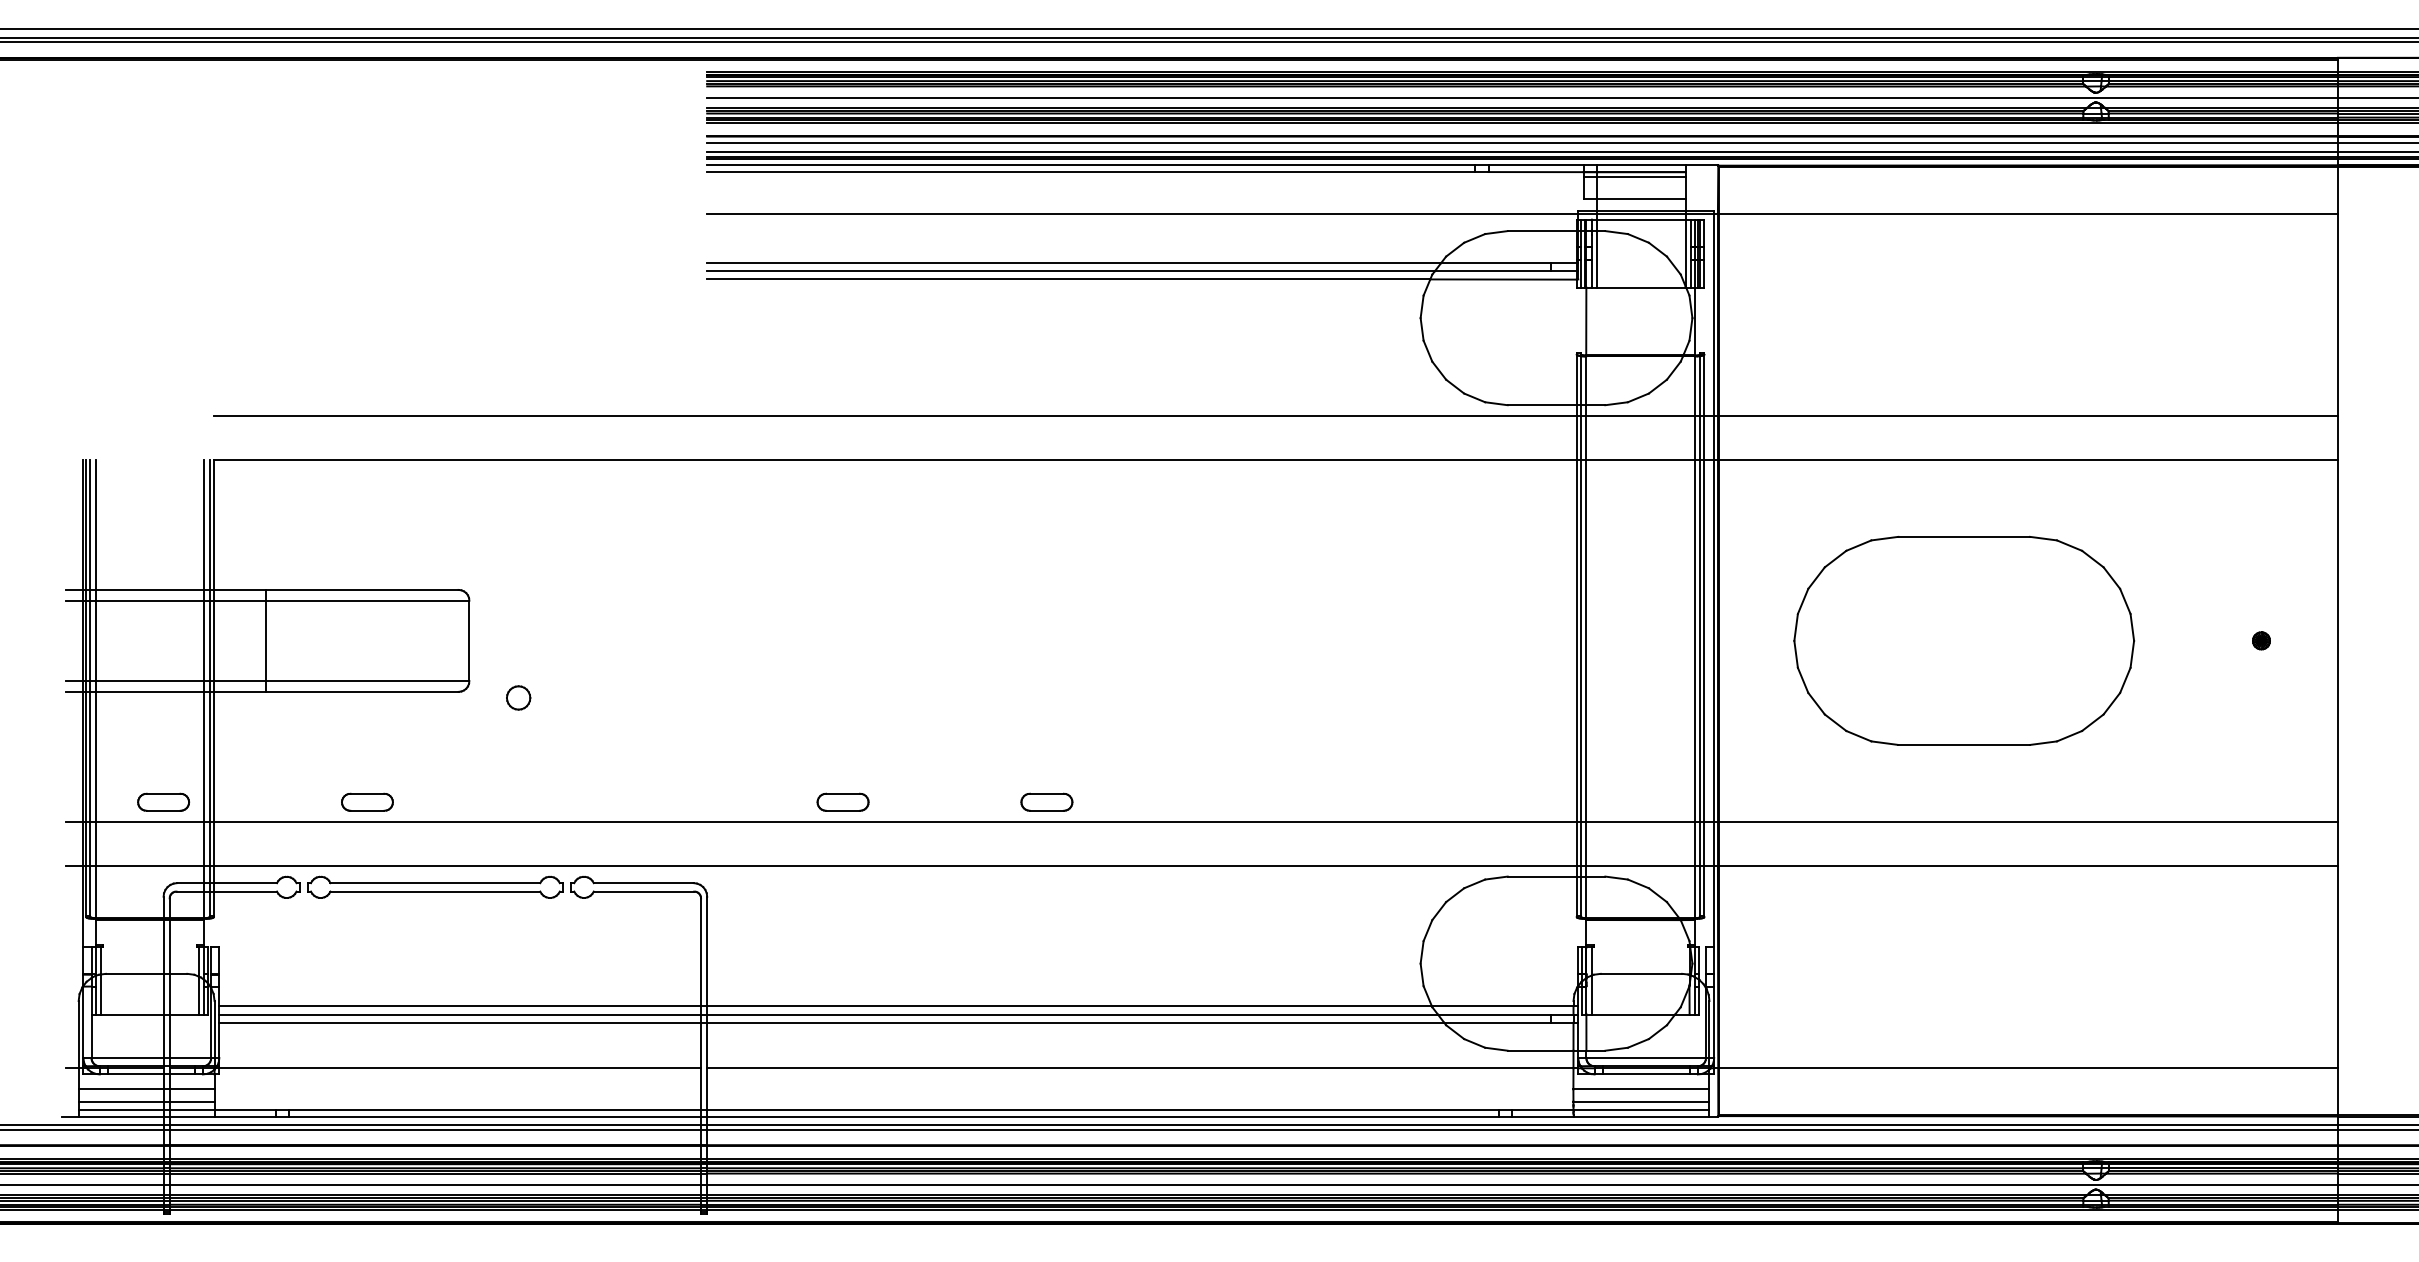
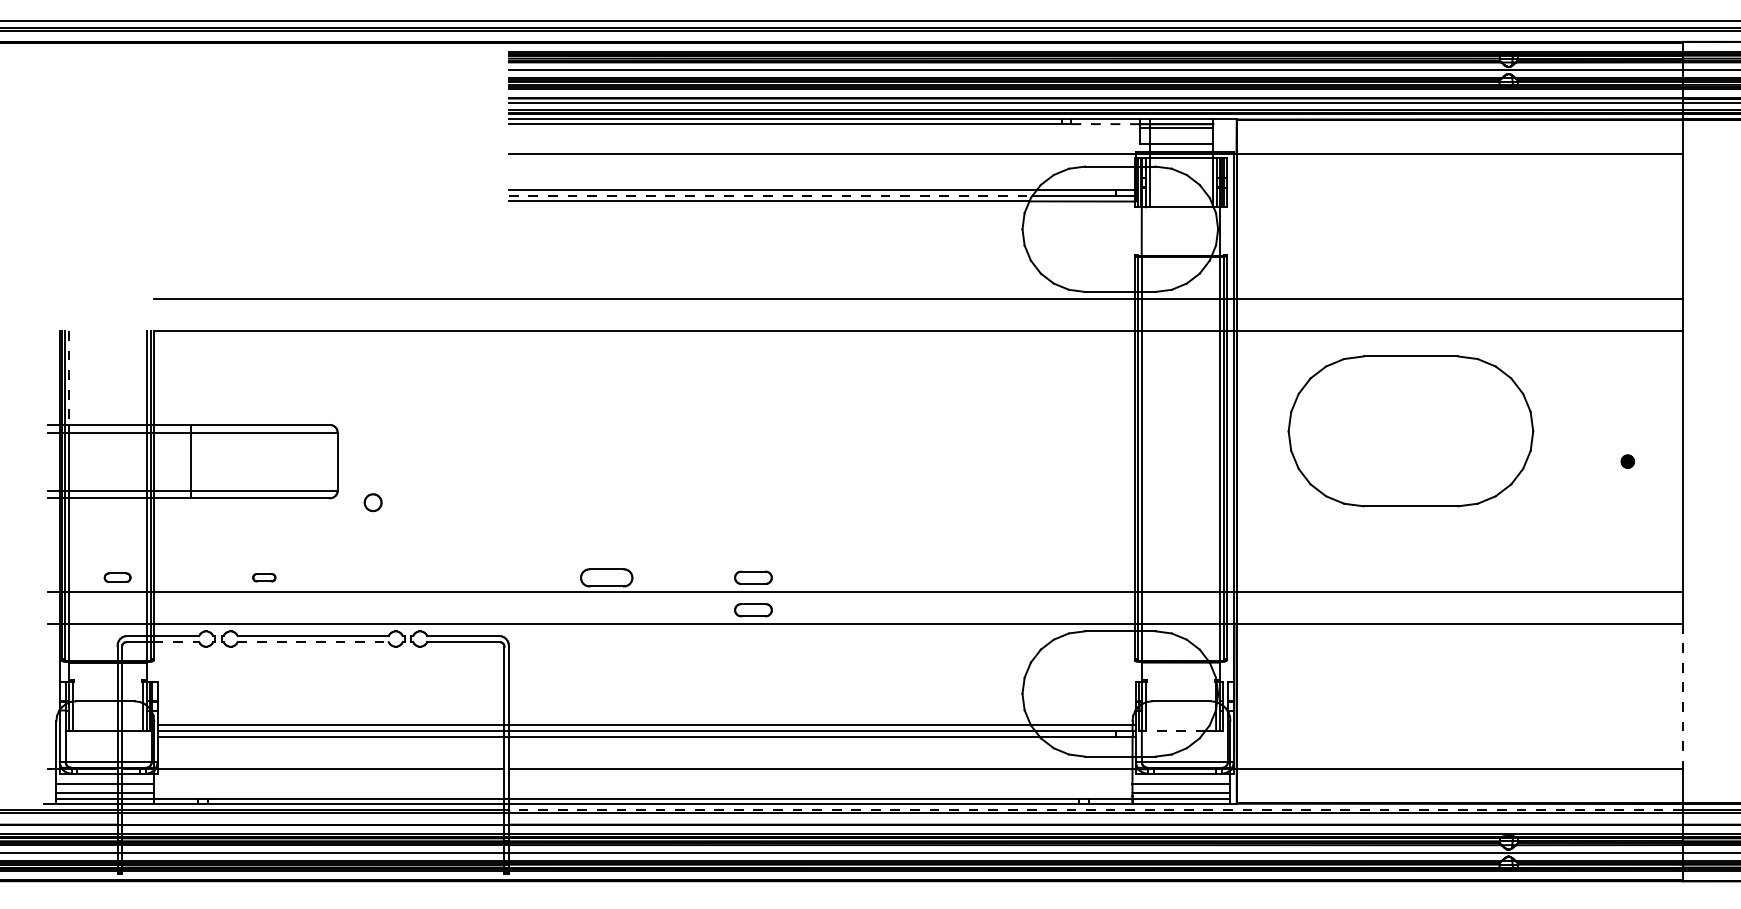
line: (1536, 172) -> (1105, 124), solid -> dashed
line: (1071, 271) -> (771, 195), solid -> dashed
line: (95, 525) -> (68, 378), solid -> dashed
part: (1964, 640) -> (1411, 431), moved
part: (163, 801) -> (117, 577), size x0.7
part: (367, 801) -> (264, 577), size x0.6
part: (842, 801) -> (606, 577), size x1.4
part: (1046, 846) -> (753, 609), added
line: (245, 891) -> (176, 642), solid -> dashed
line: (435, 891) -> (313, 642), solid -> dashed
line: (2337, 967) -> (1682, 696), solid -> dashed
line: (1633, 1014) -> (1175, 730), solid -> dashed
line: (1522, 1125) -> (1095, 810), solid -> dashed

